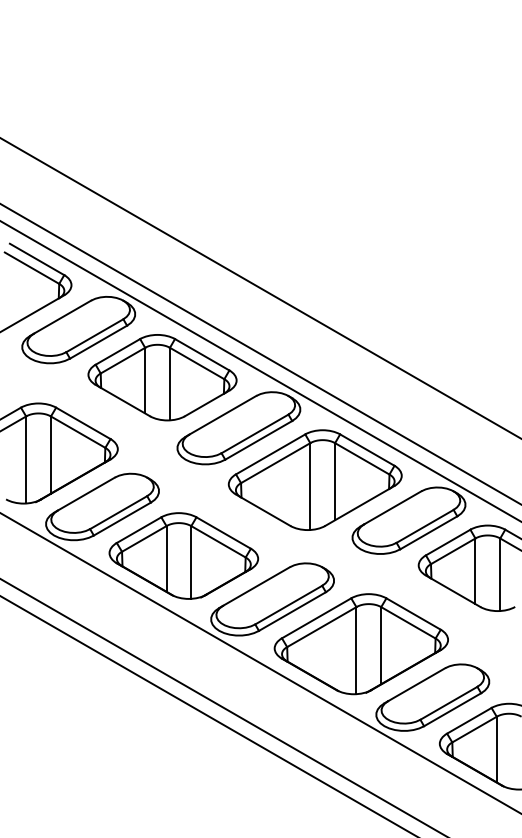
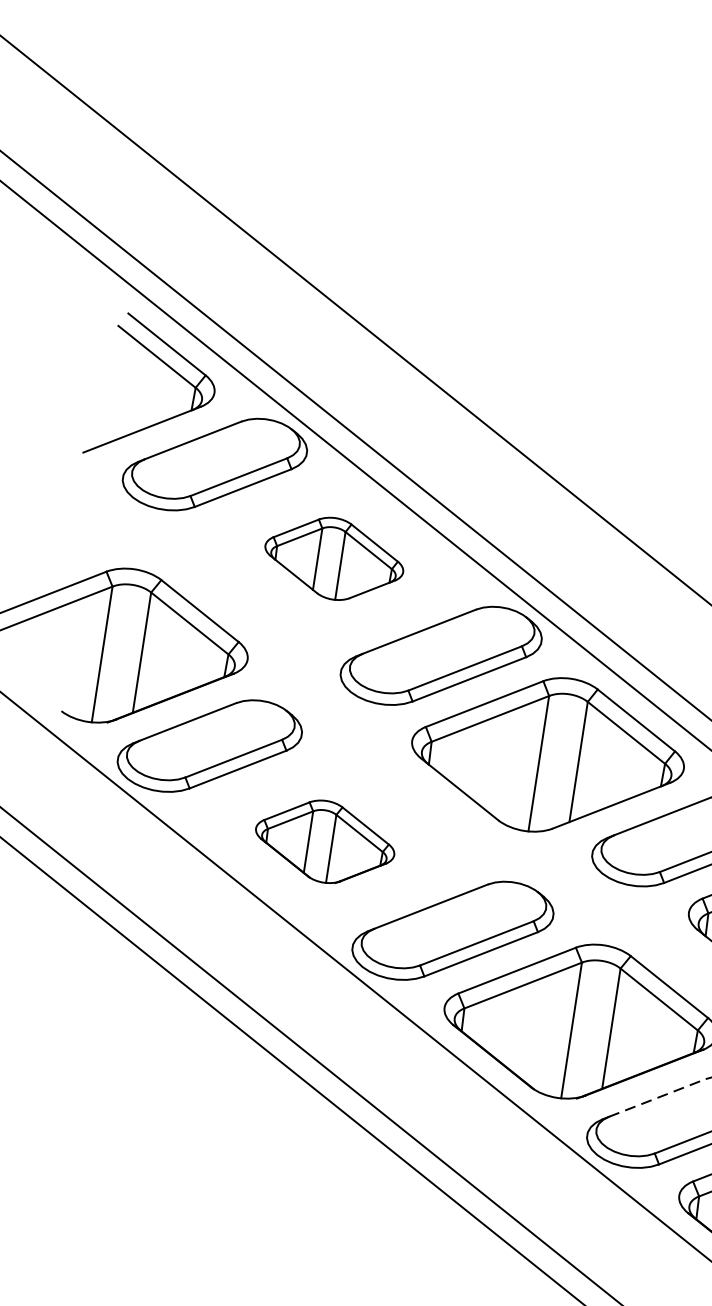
part: (162, 377) -> (334, 558), size x0.6
part: (183, 555) -> (324, 840), size x0.6
line: (416, 684) -> (657, 1097), solid -> dashed

